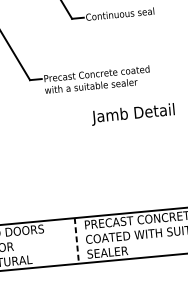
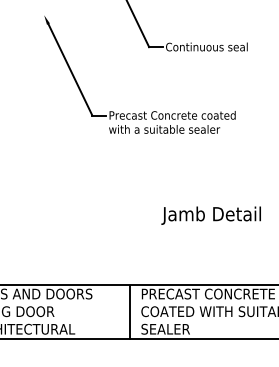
text: (132, 114) -> (210, 215), moved
line: (77, 241) -> (130, 312), dashed -> solid

